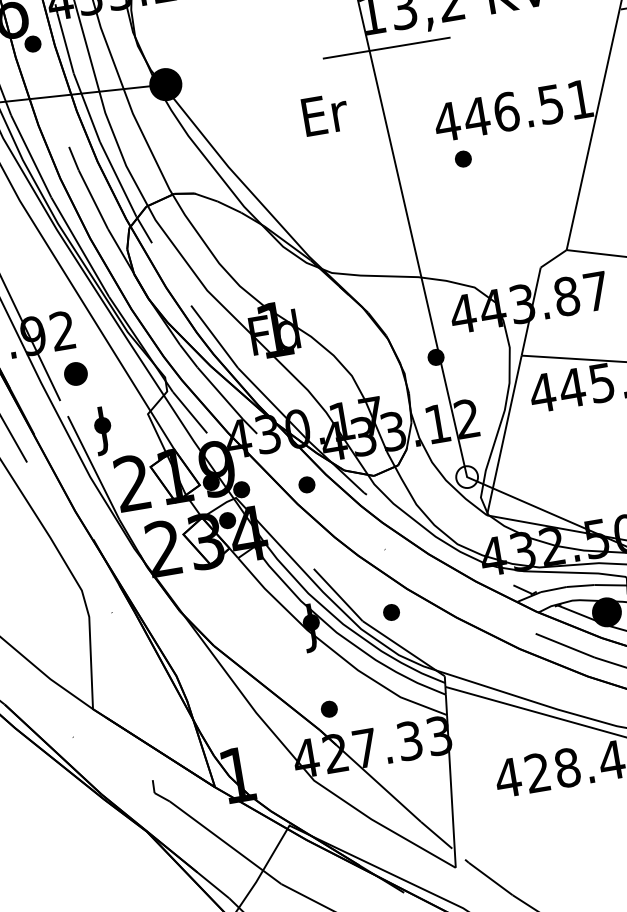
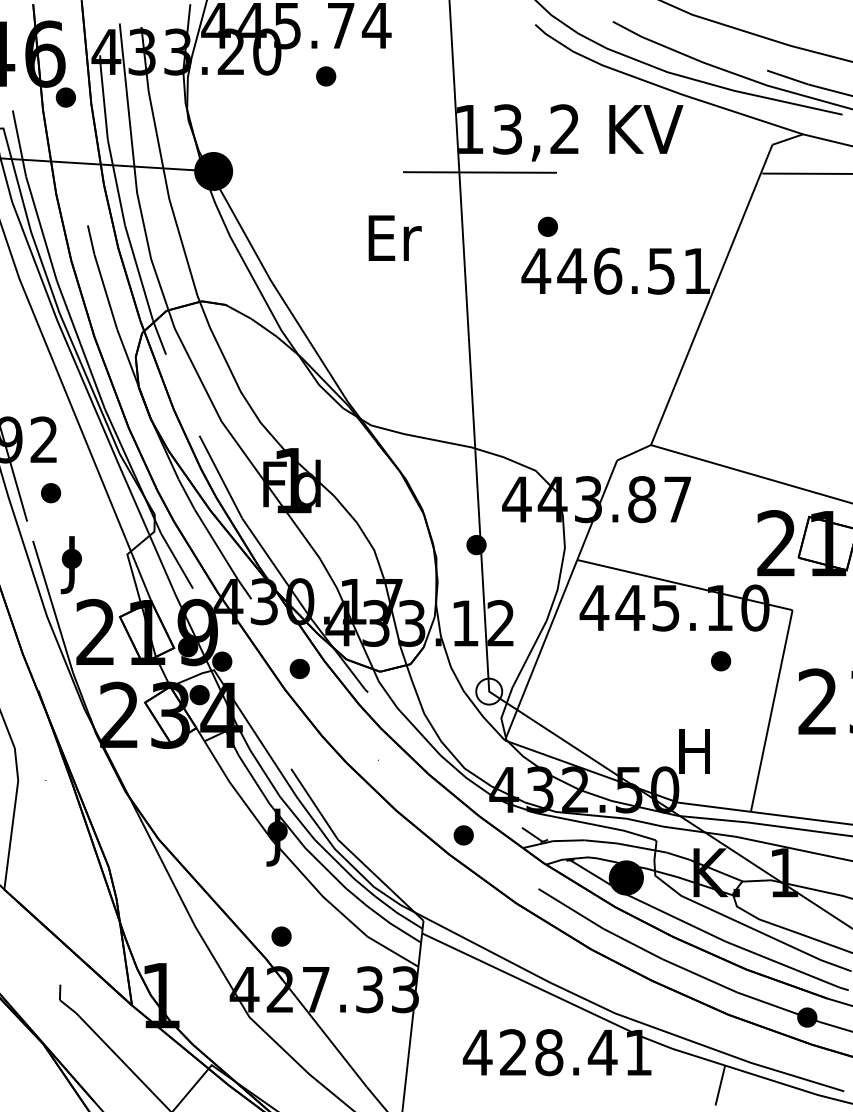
part: (462, 158) -> (547, 226), moved
part: (76, 374) -> (51, 493), size x0.71
part: (391, 612) -> (463, 835), moved

